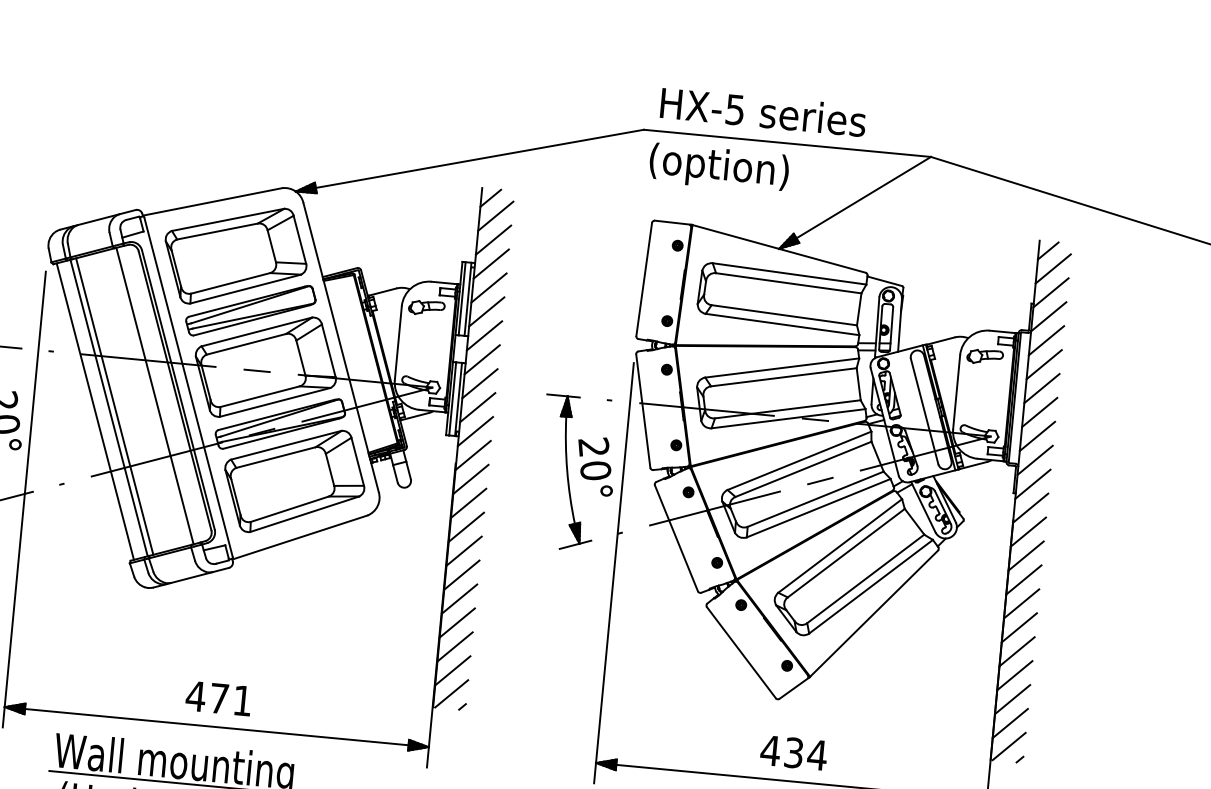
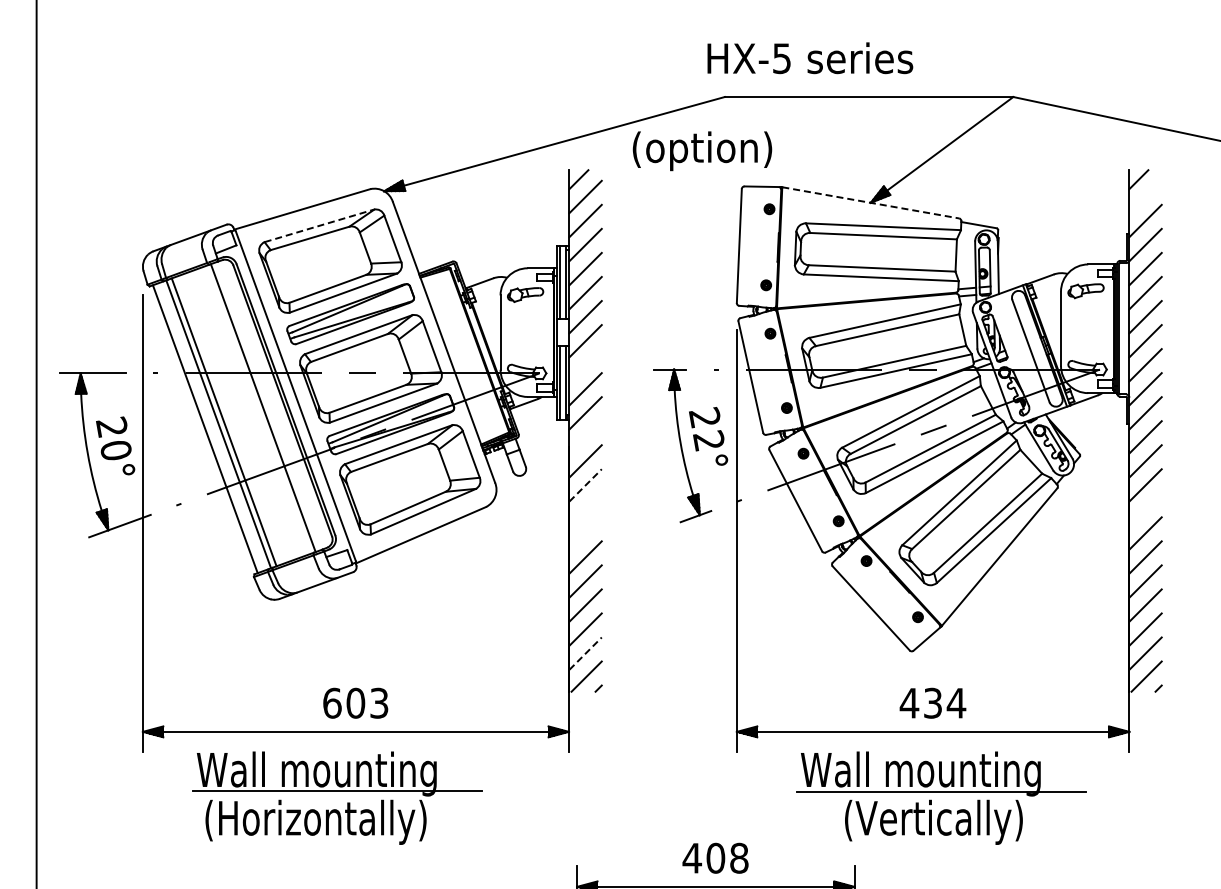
text: (763, 112) -> (810, 58), moved
text: (719, 168) -> (702, 151), moved
line: (228, 219) -> (319, 225), solid -> dashed
line: (778, 248) -> (870, 202), solid -> dashed
line: (1053, 268) -> (1145, 196), removed
line: (479, 383) -> (585, 365), removed
line: (473, 455) -> (585, 437), removed
text: (595, 470) -> (708, 440), 20° -> 22°
line: (468, 503) -> (585, 485), solid -> dashed
line: (466, 527) -> (585, 509), removed
line: (463, 551) -> (585, 533), removed
line: (1023, 580) -> (1145, 509), removed
line: (452, 670) -> (585, 653), solid -> dashed
text: (219, 697) -> (355, 702), 471 -> 603

